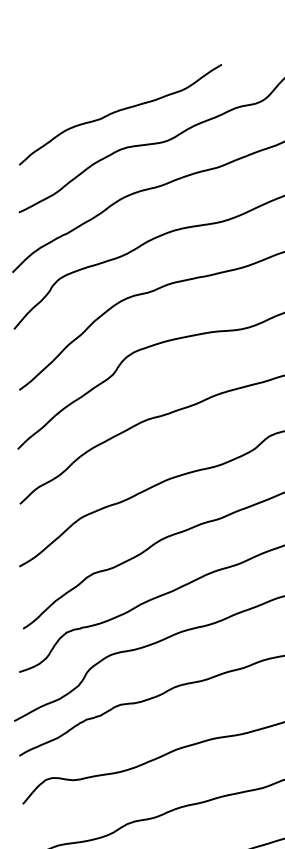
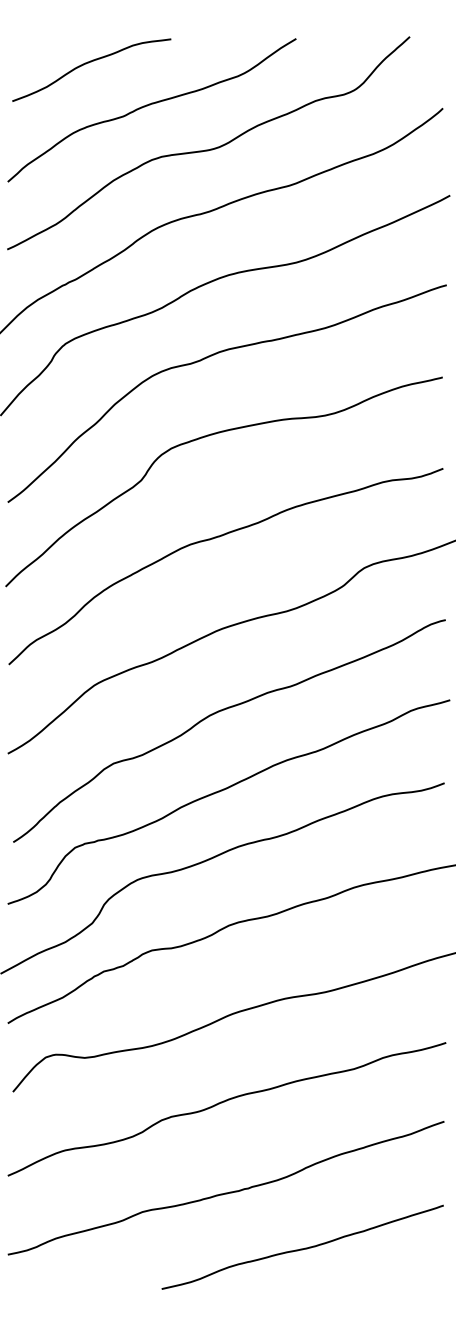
curve: (75, 81) -> (88, 63), added

